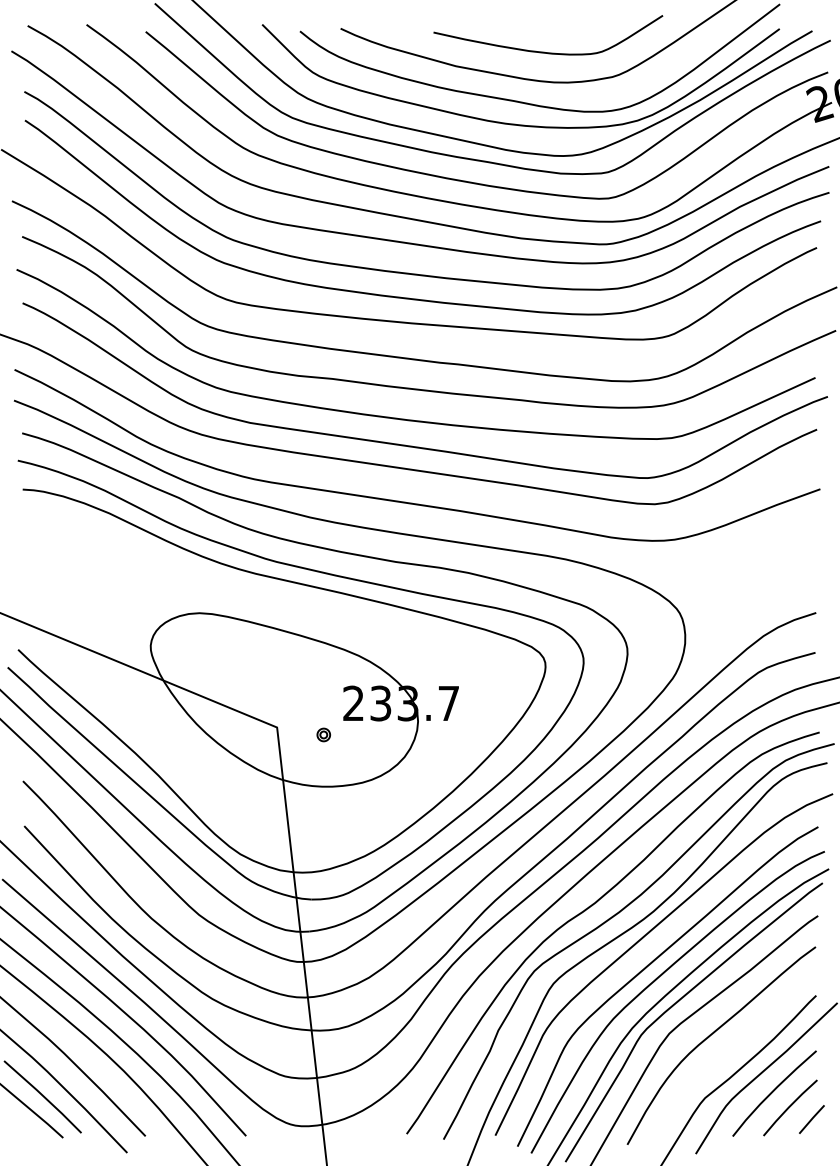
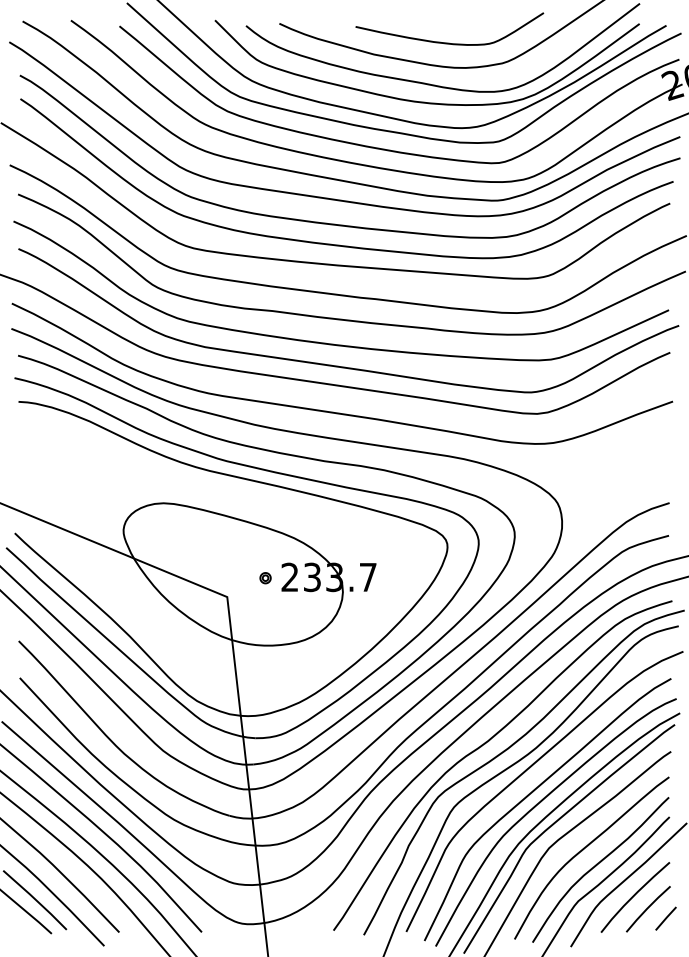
part: (323, 735) -> (265, 578), moved
curve: (728, 1054) -> (597, 865), added

